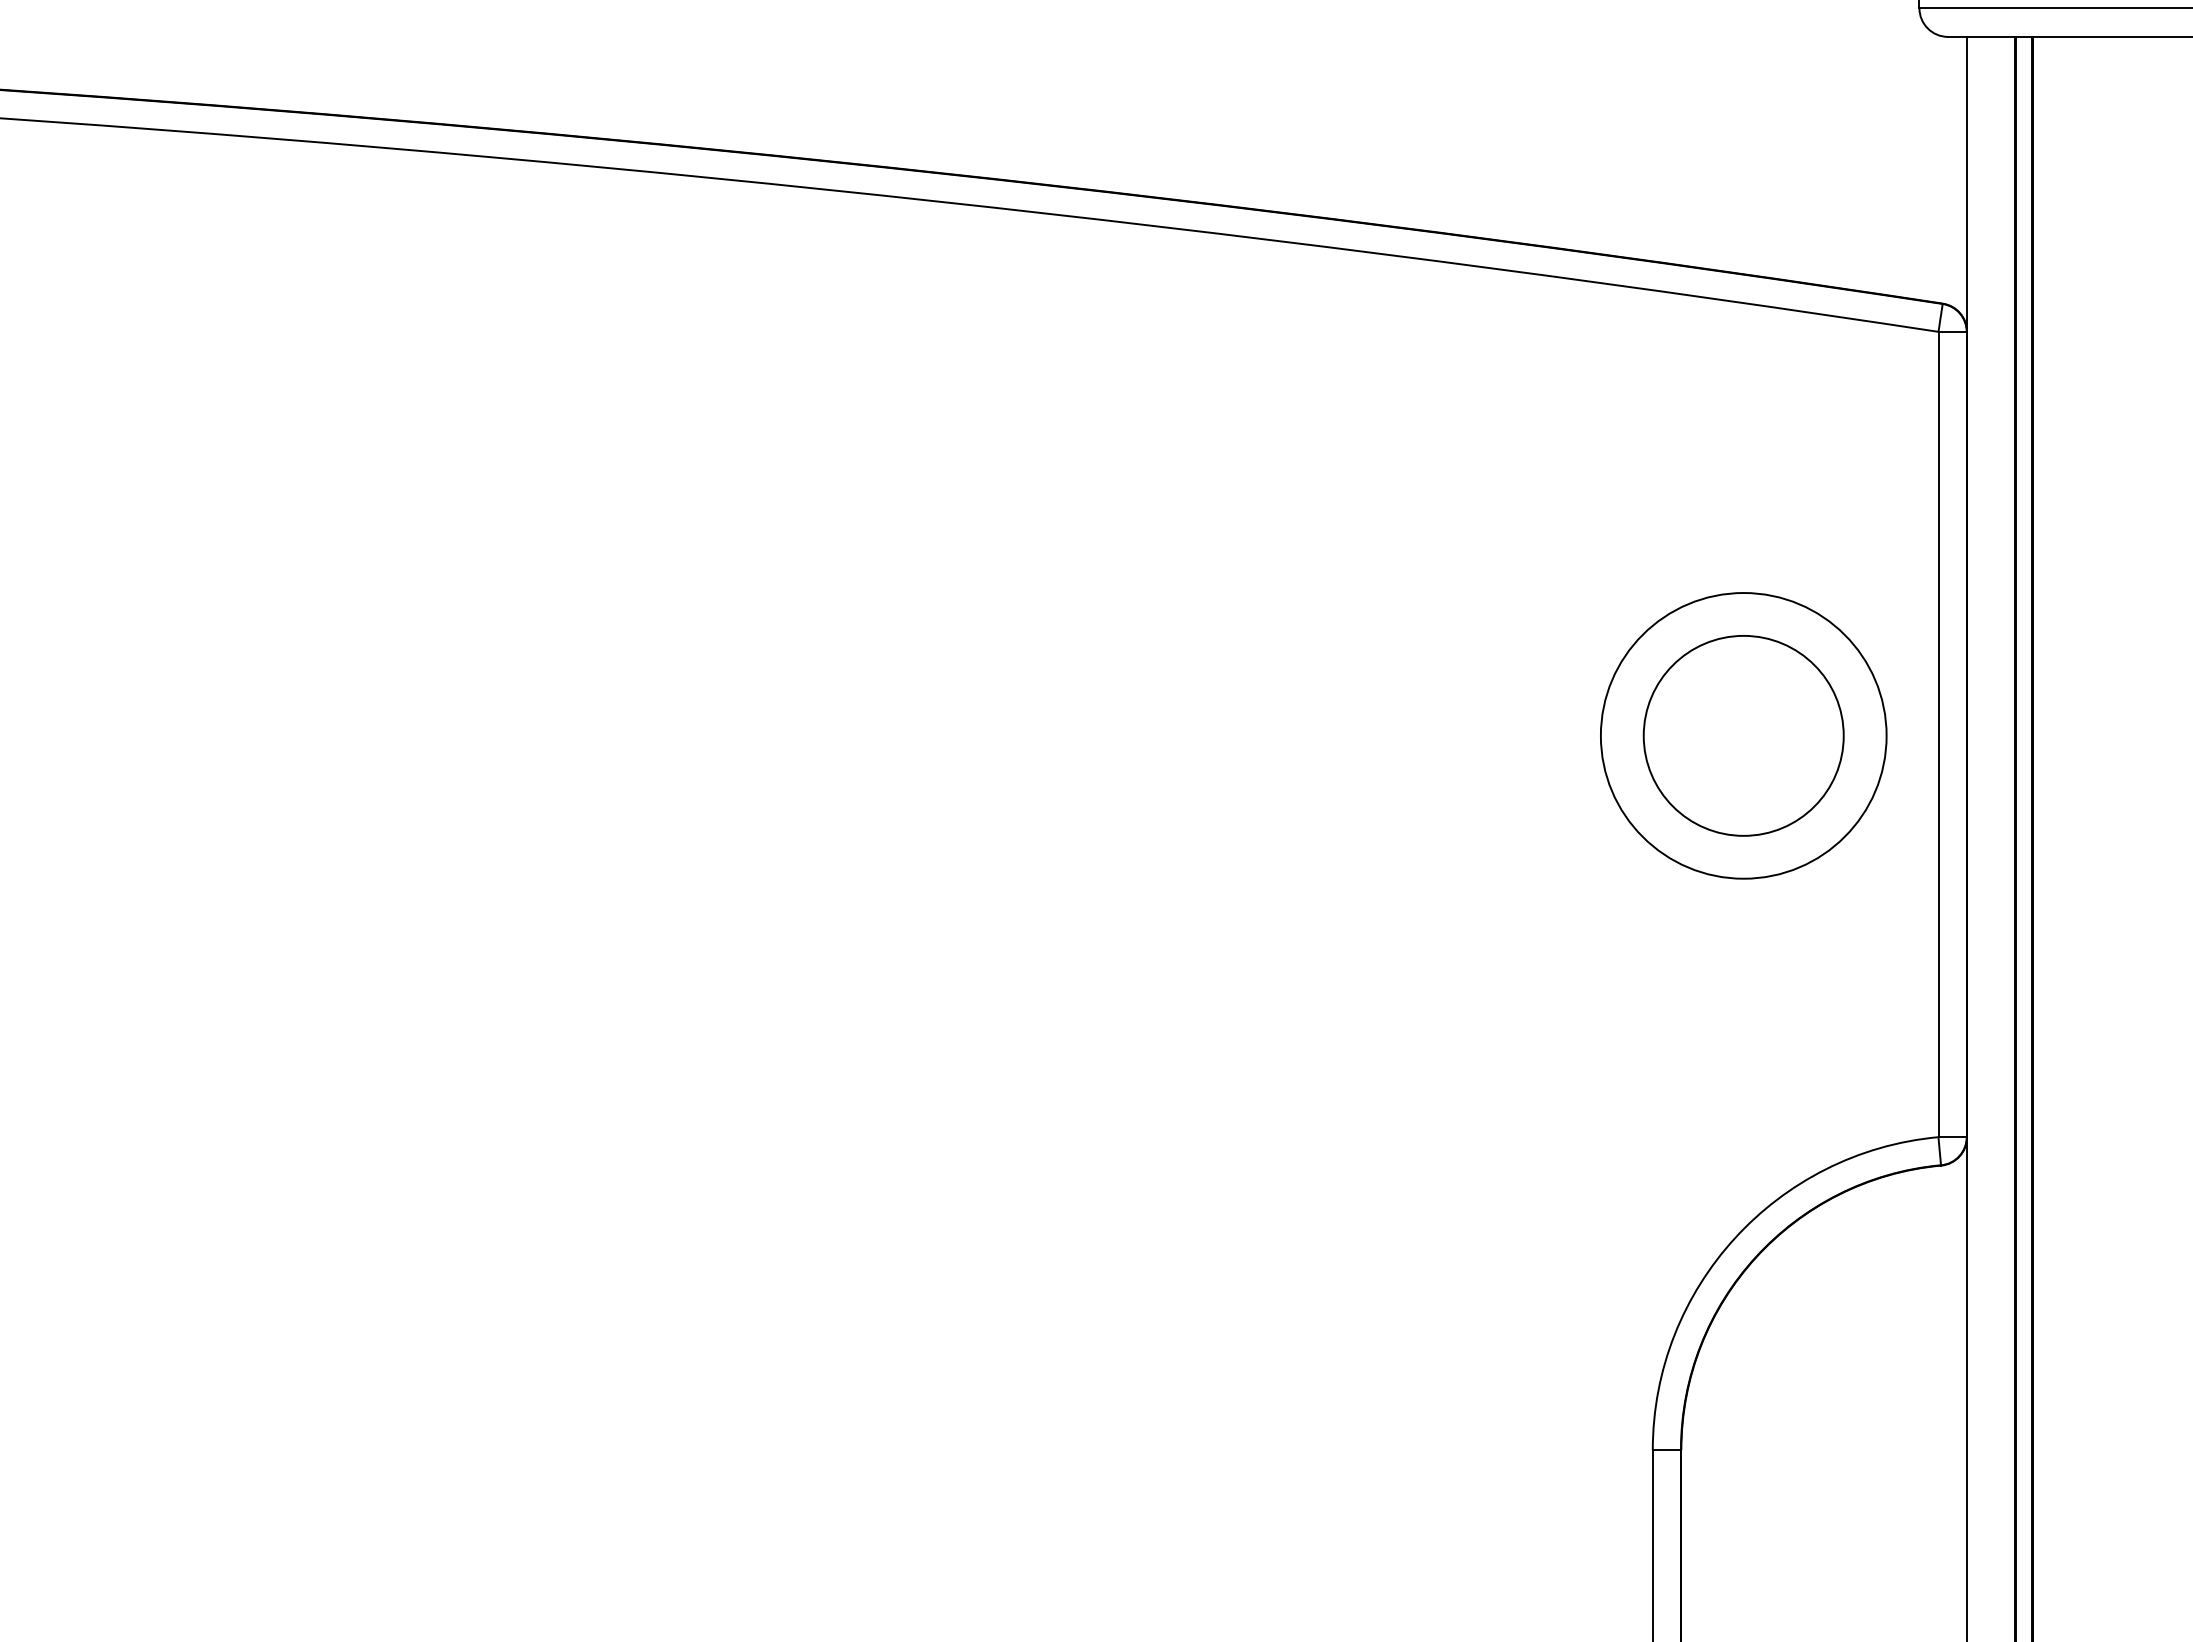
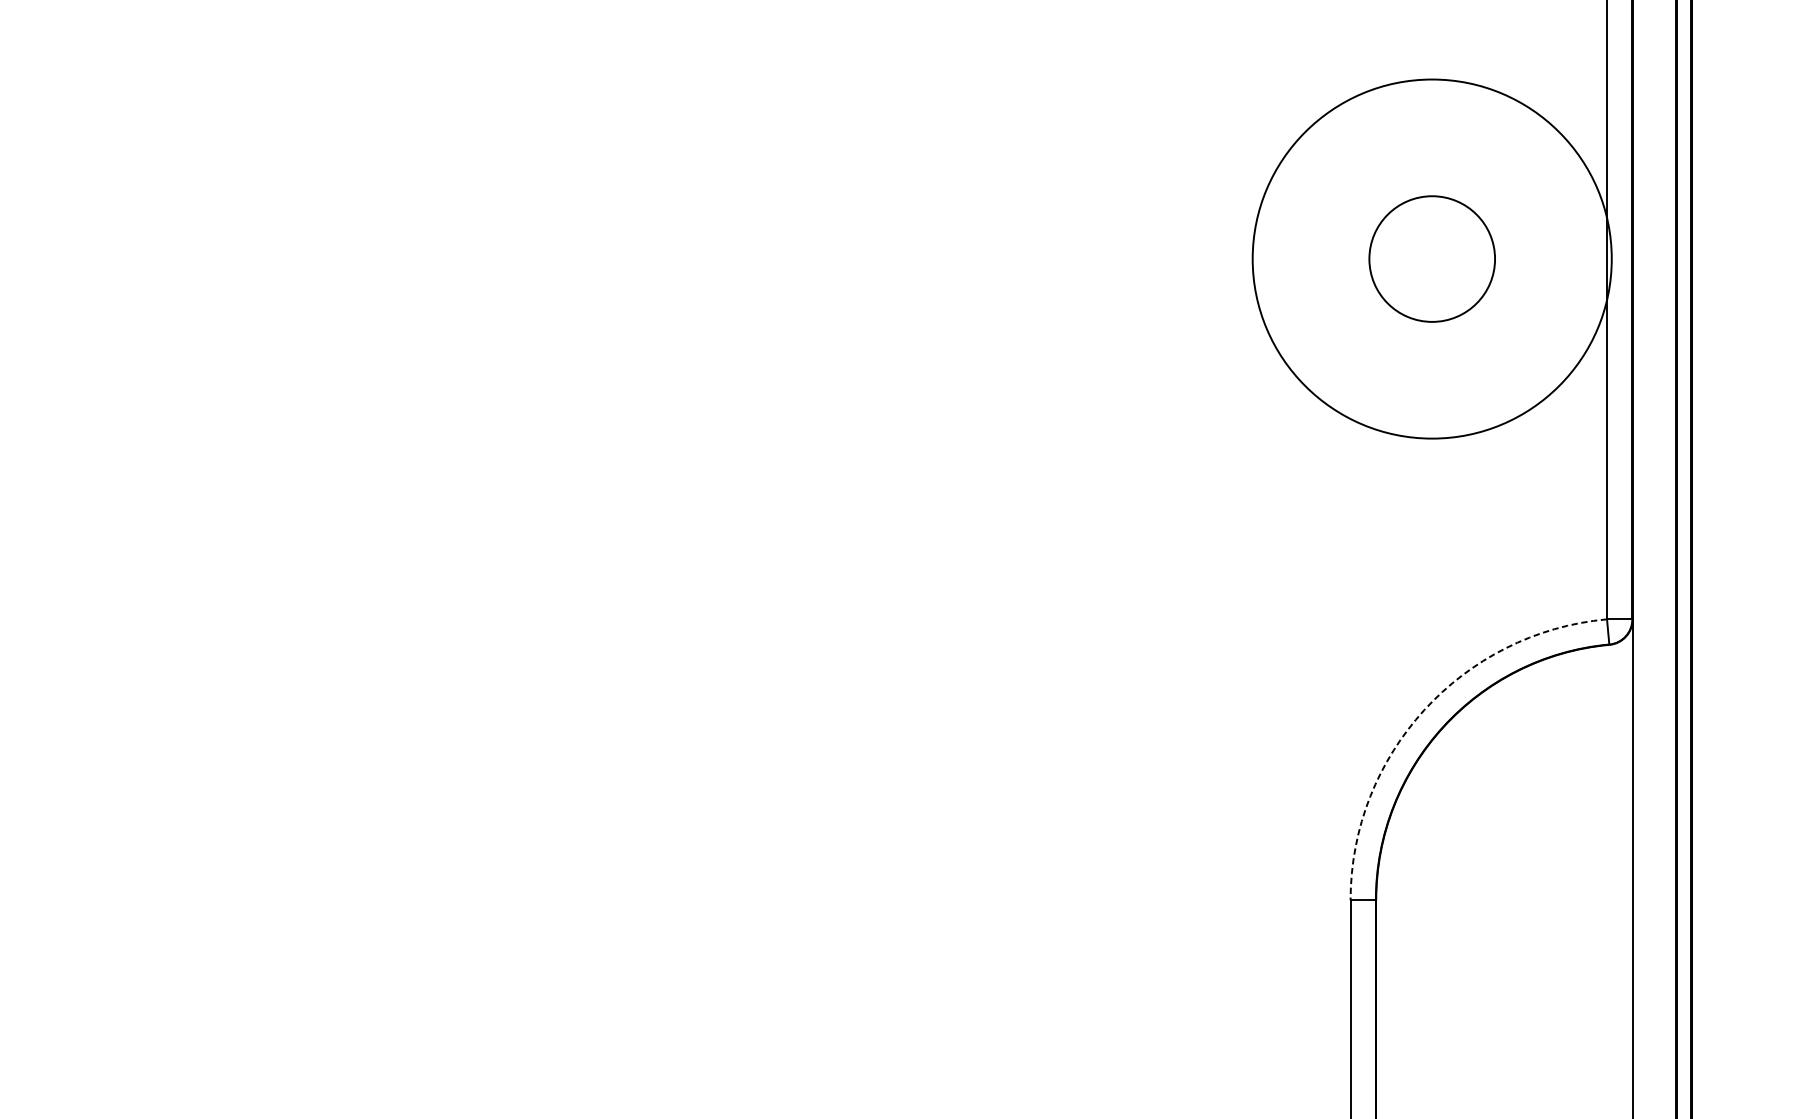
circle: (1743, 735) -> (1432, 258), size x0.7
circle: (1743, 735) -> (1432, 258), size x1.4
arc: (1734, 1238) -> (1423, 710), solid -> dashed

